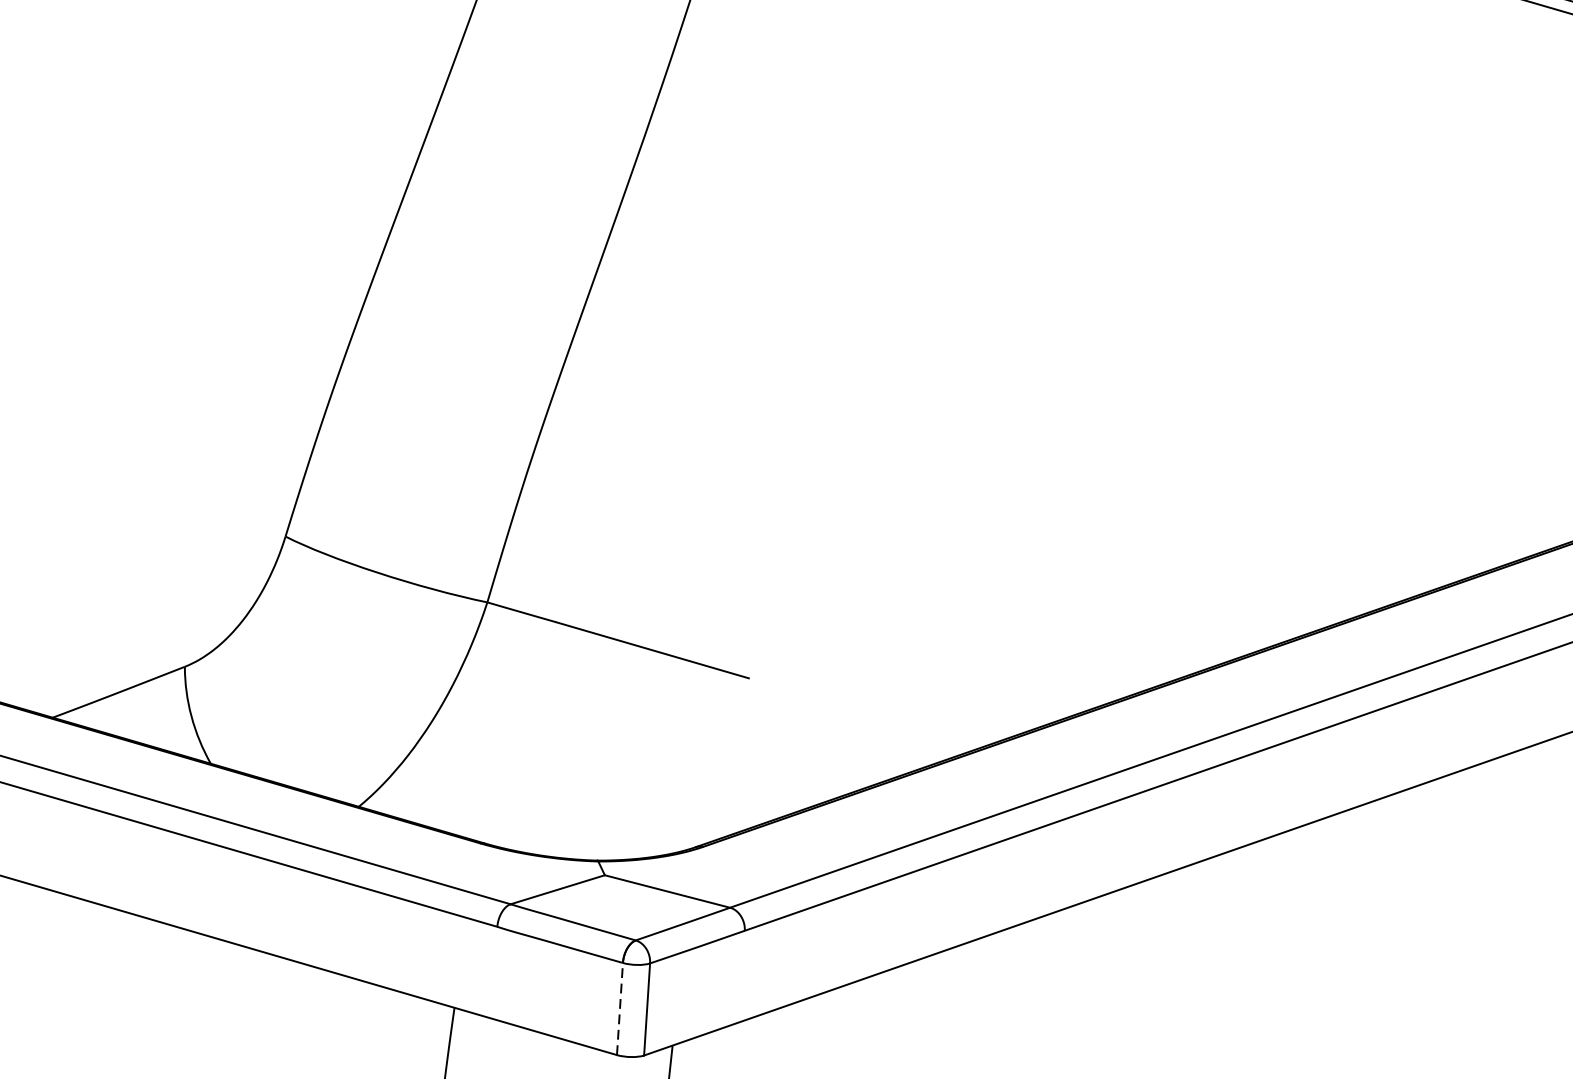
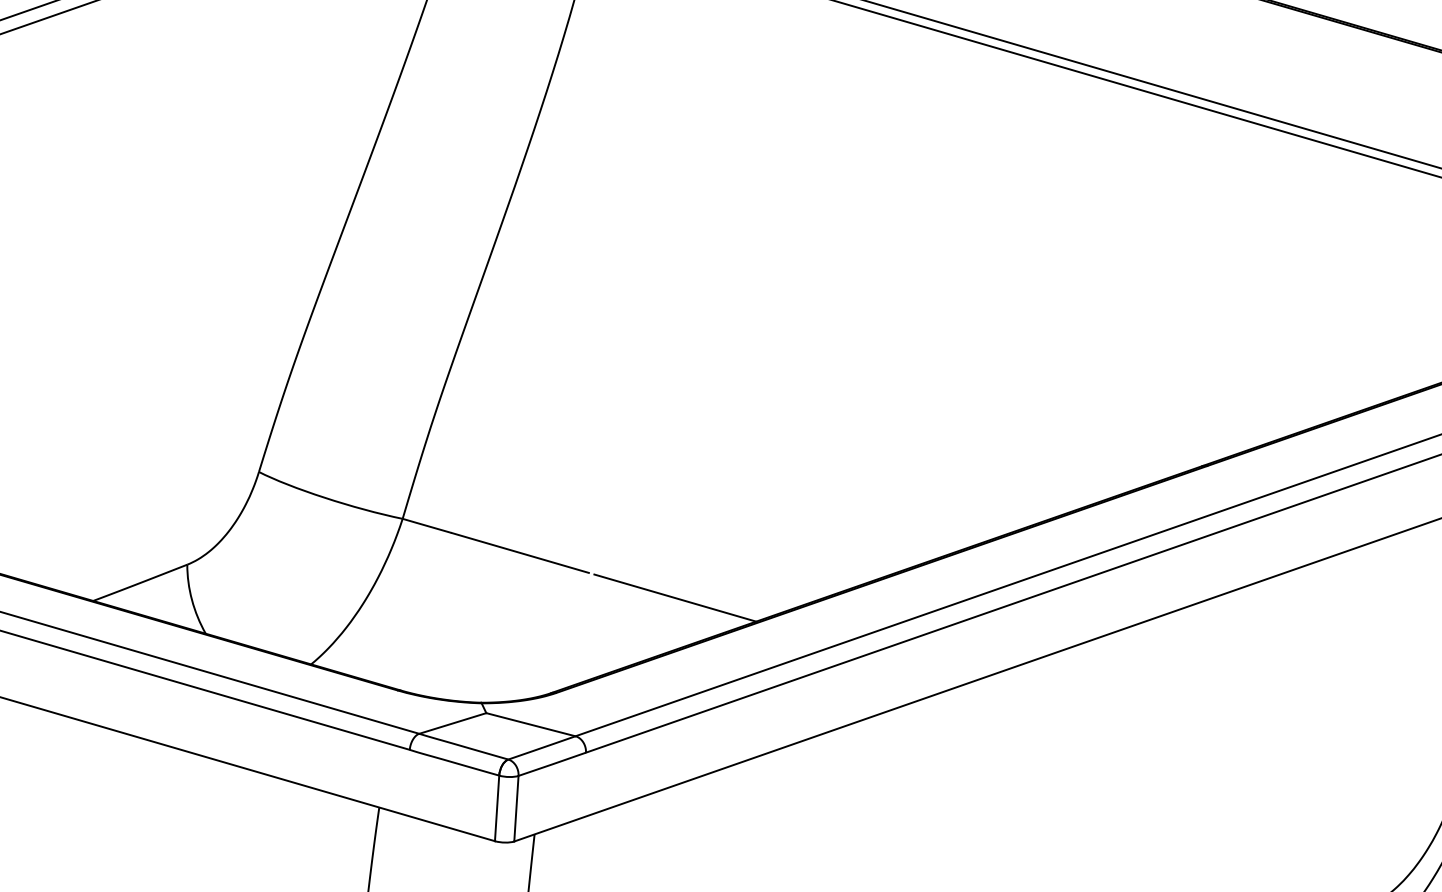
line: (870, 712) -> (675, 597), added
line: (620, 1009) -> (497, 808), dashed -> solid

